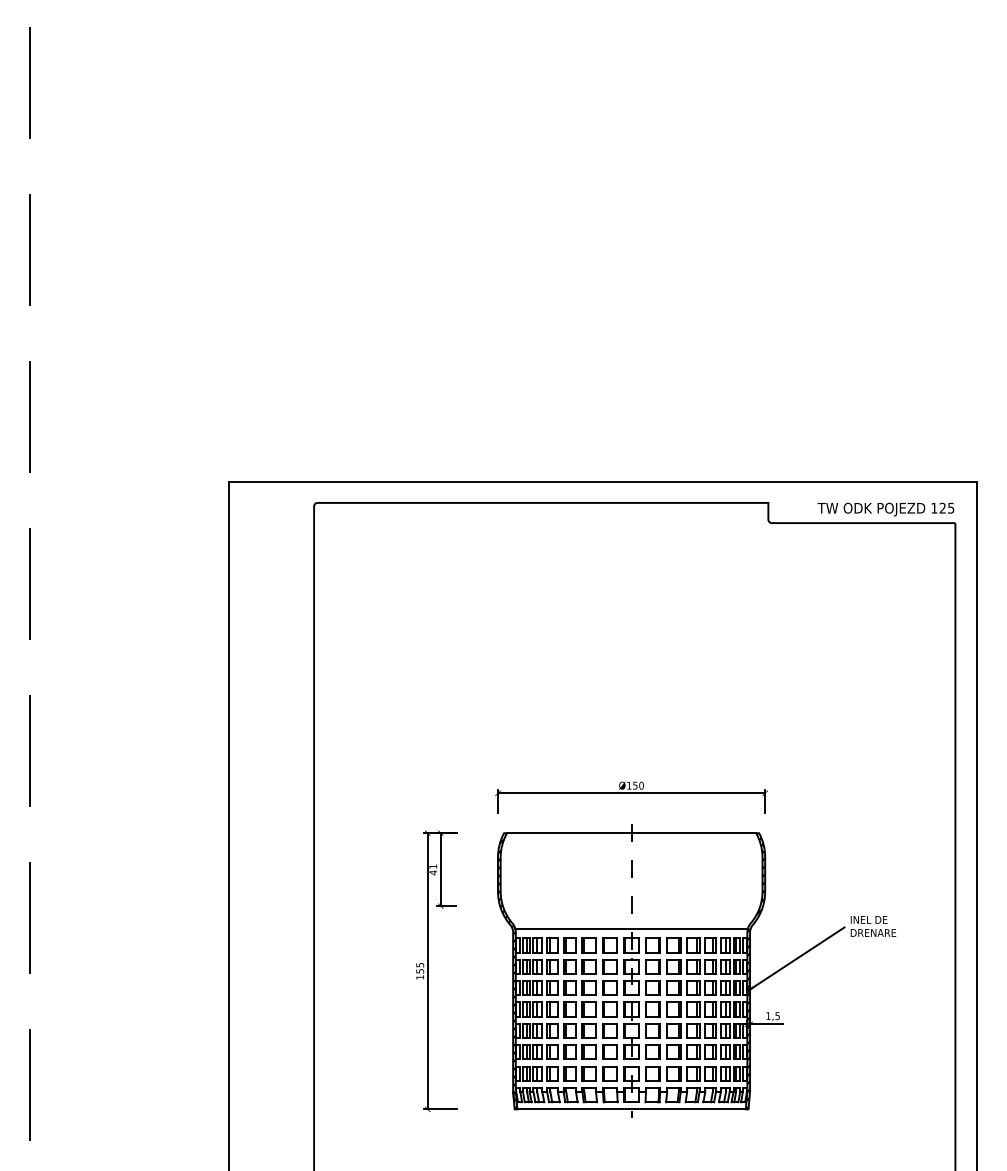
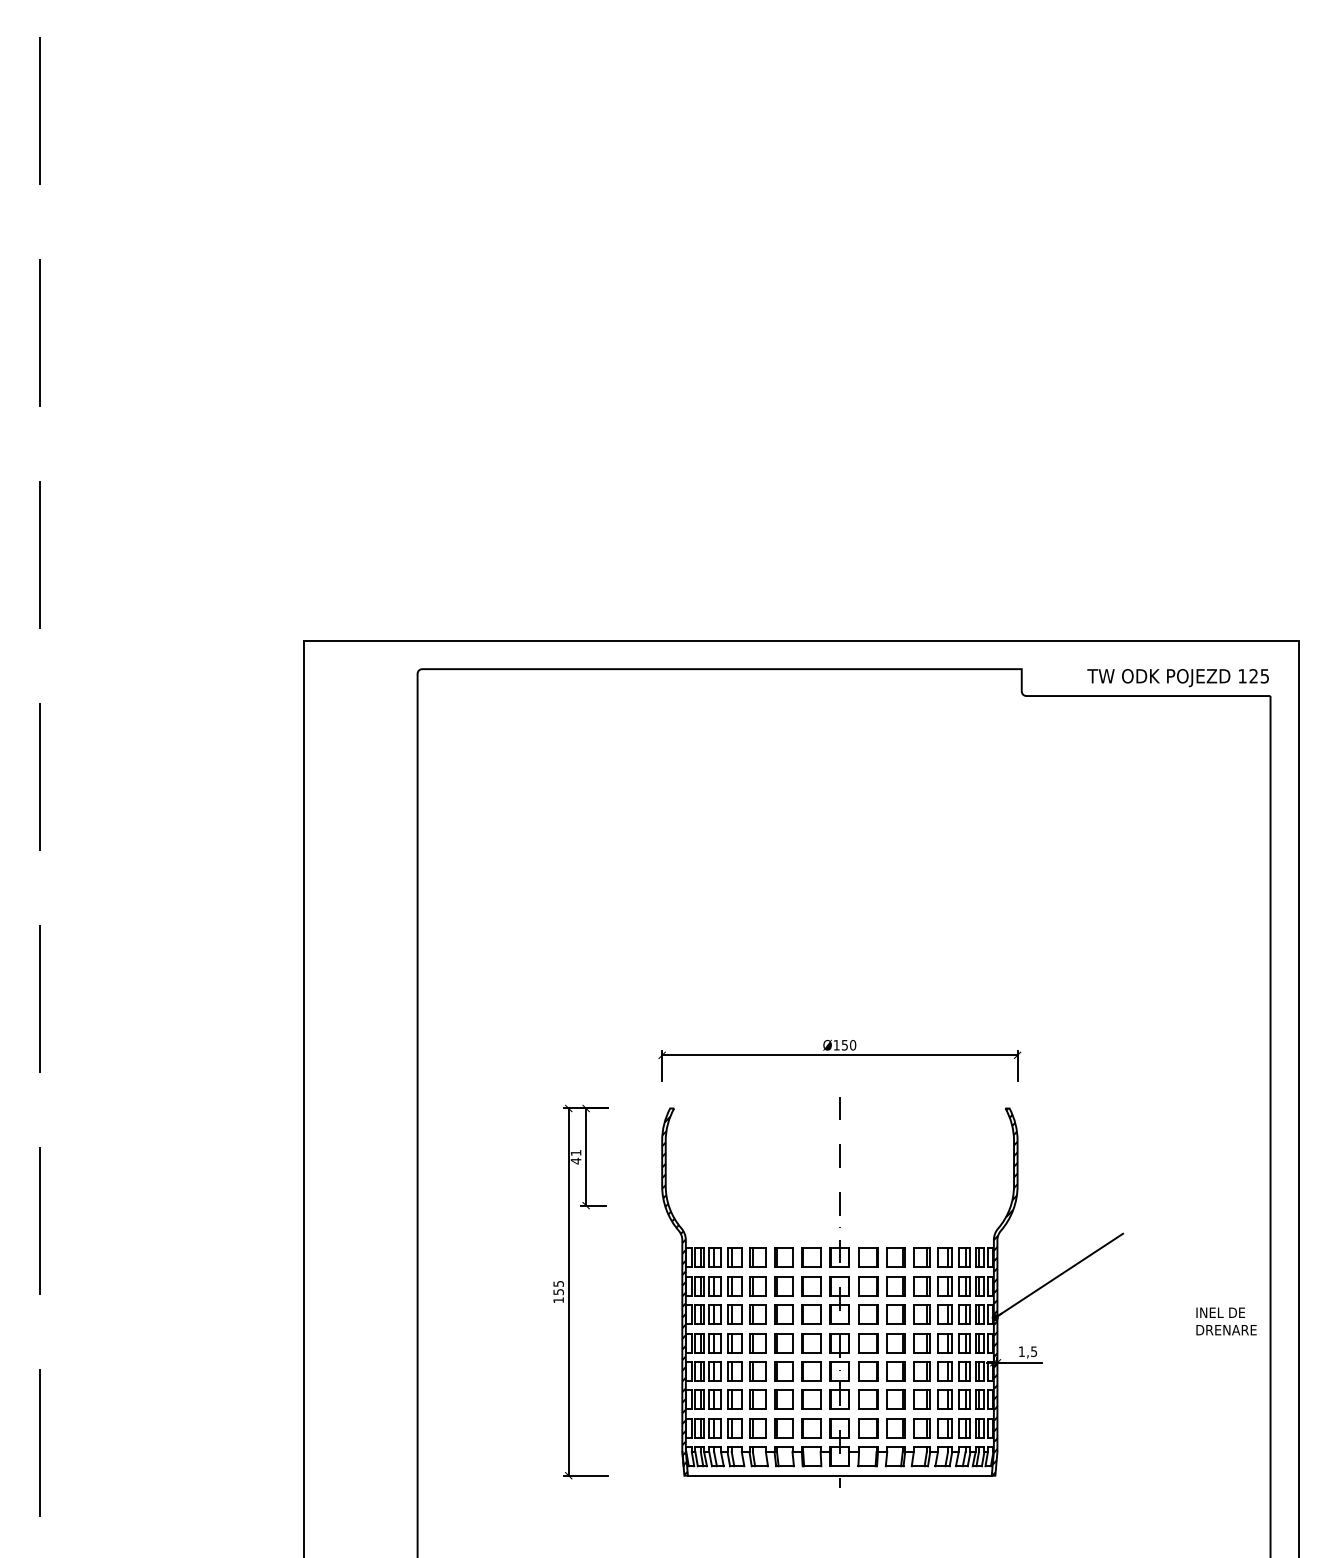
line: (631, 833) -> (839, 1108), removed
text: (873, 926) -> (1226, 1321), moved
line: (631, 928) -> (839, 1235), removed

